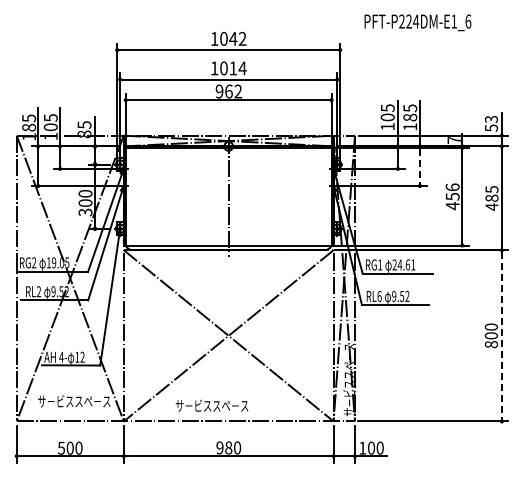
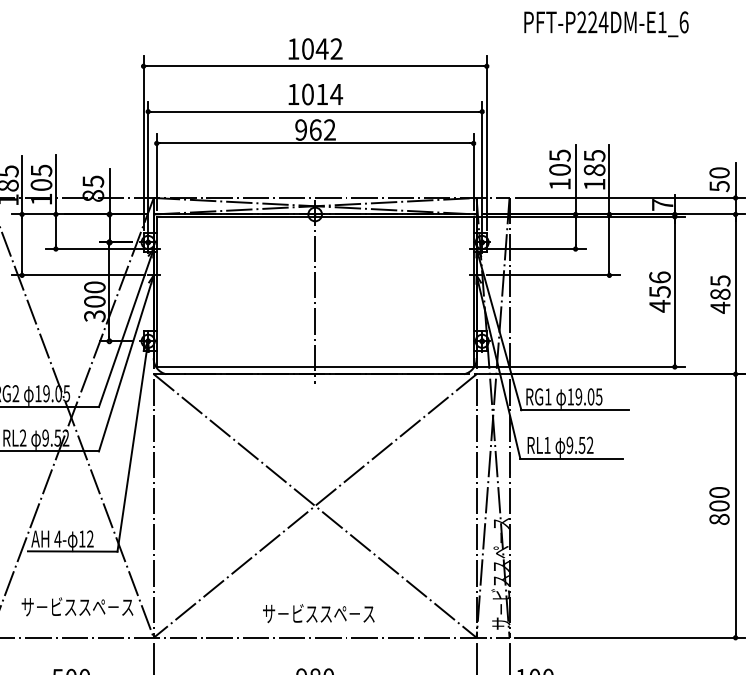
text: (491, 119) -> (719, 173), 53 -> 50
line: (419, 166) -> (608, 245), dashed -> solid
text: (403, 264) -> (584, 396), 24.61 -> 19.05
text: (379, 295) -> (547, 443), RL6 -> RL1
line: (501, 336) -> (735, 507), dashed -> solid
text: (211, 405) -> (317, 613), moved

